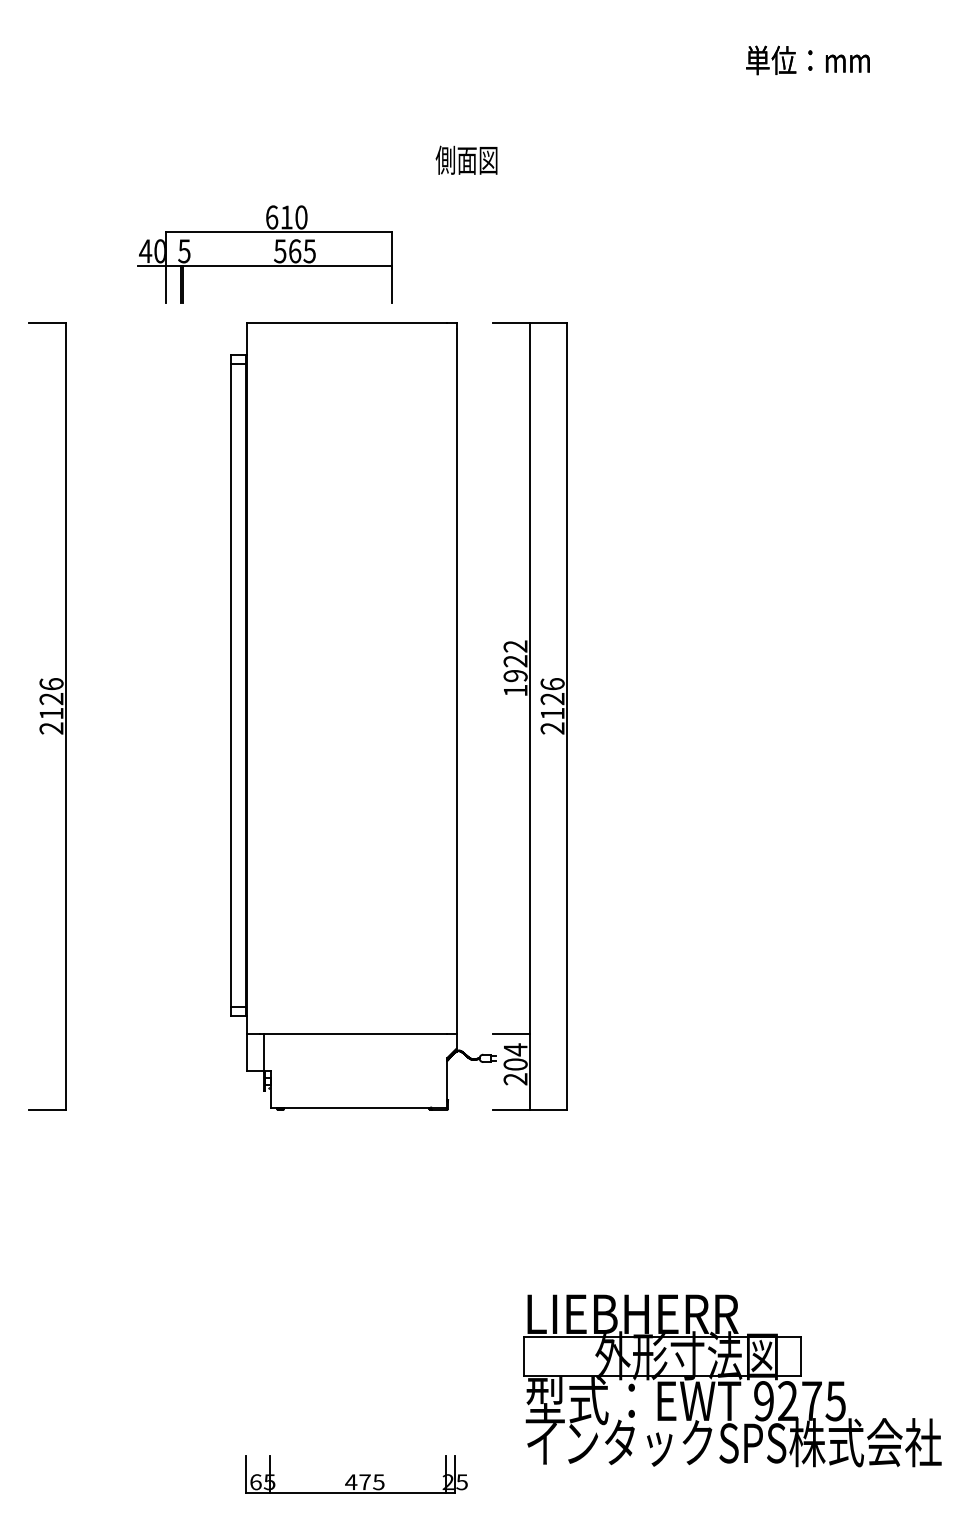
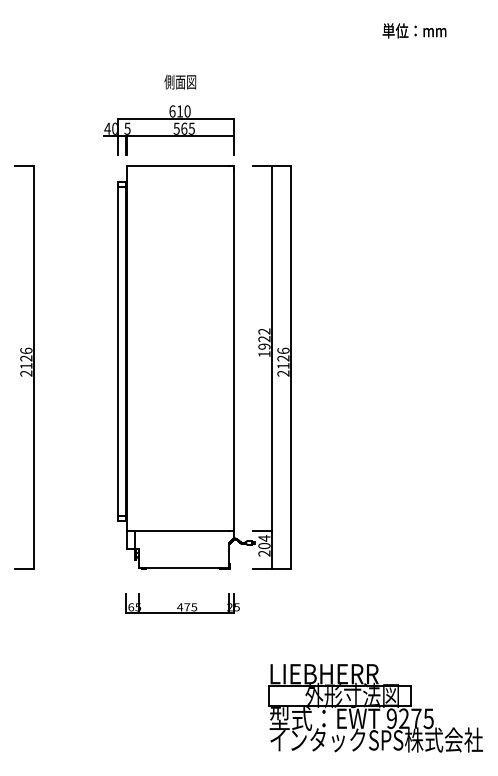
text: (466, 159) -> (180, 81), moved
part: (264, 254) -> (168, 130), moved
part: (355, 1474) -> (182, 603), moved

